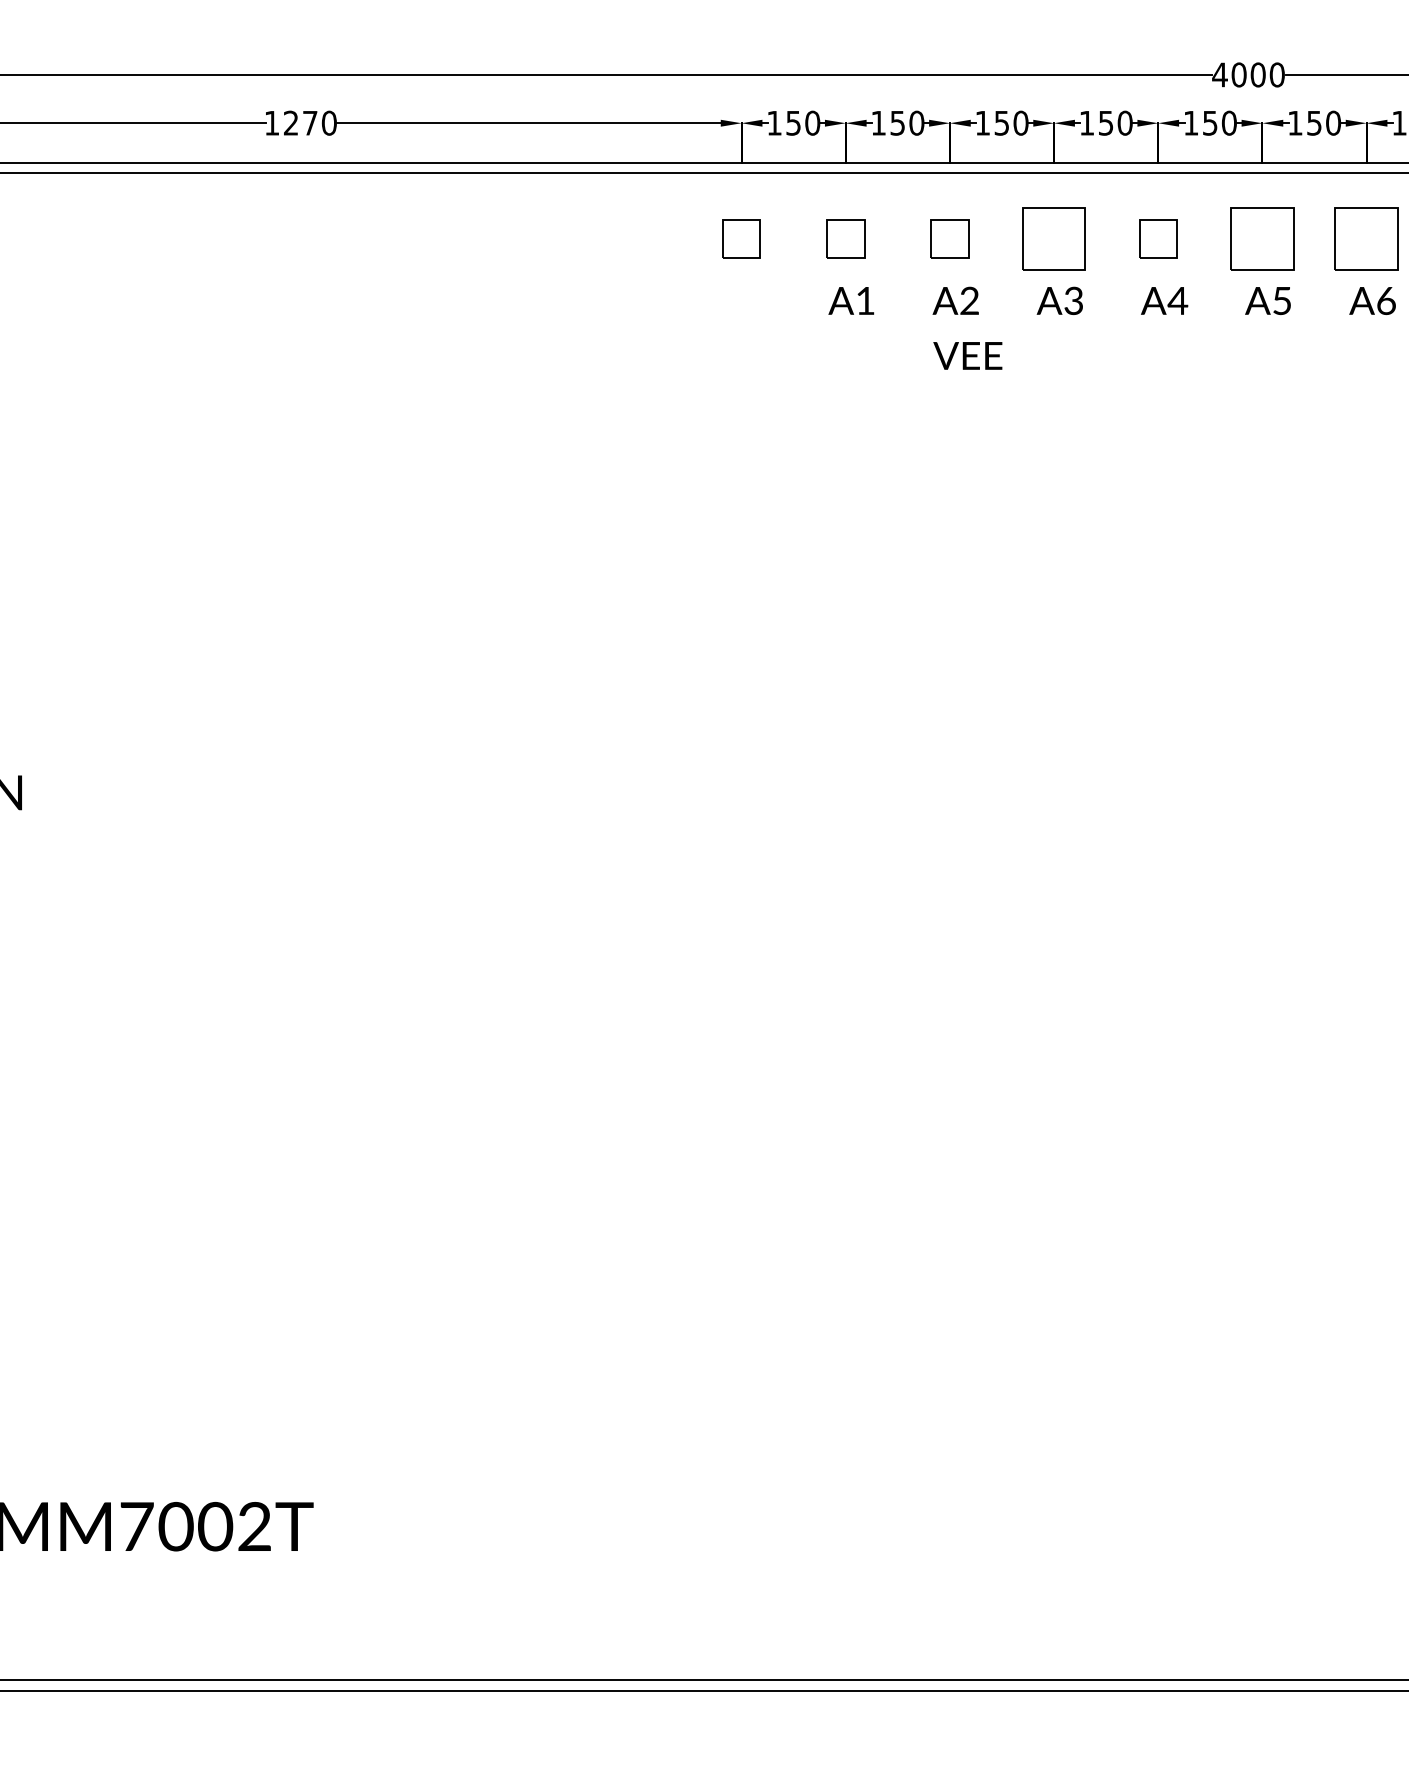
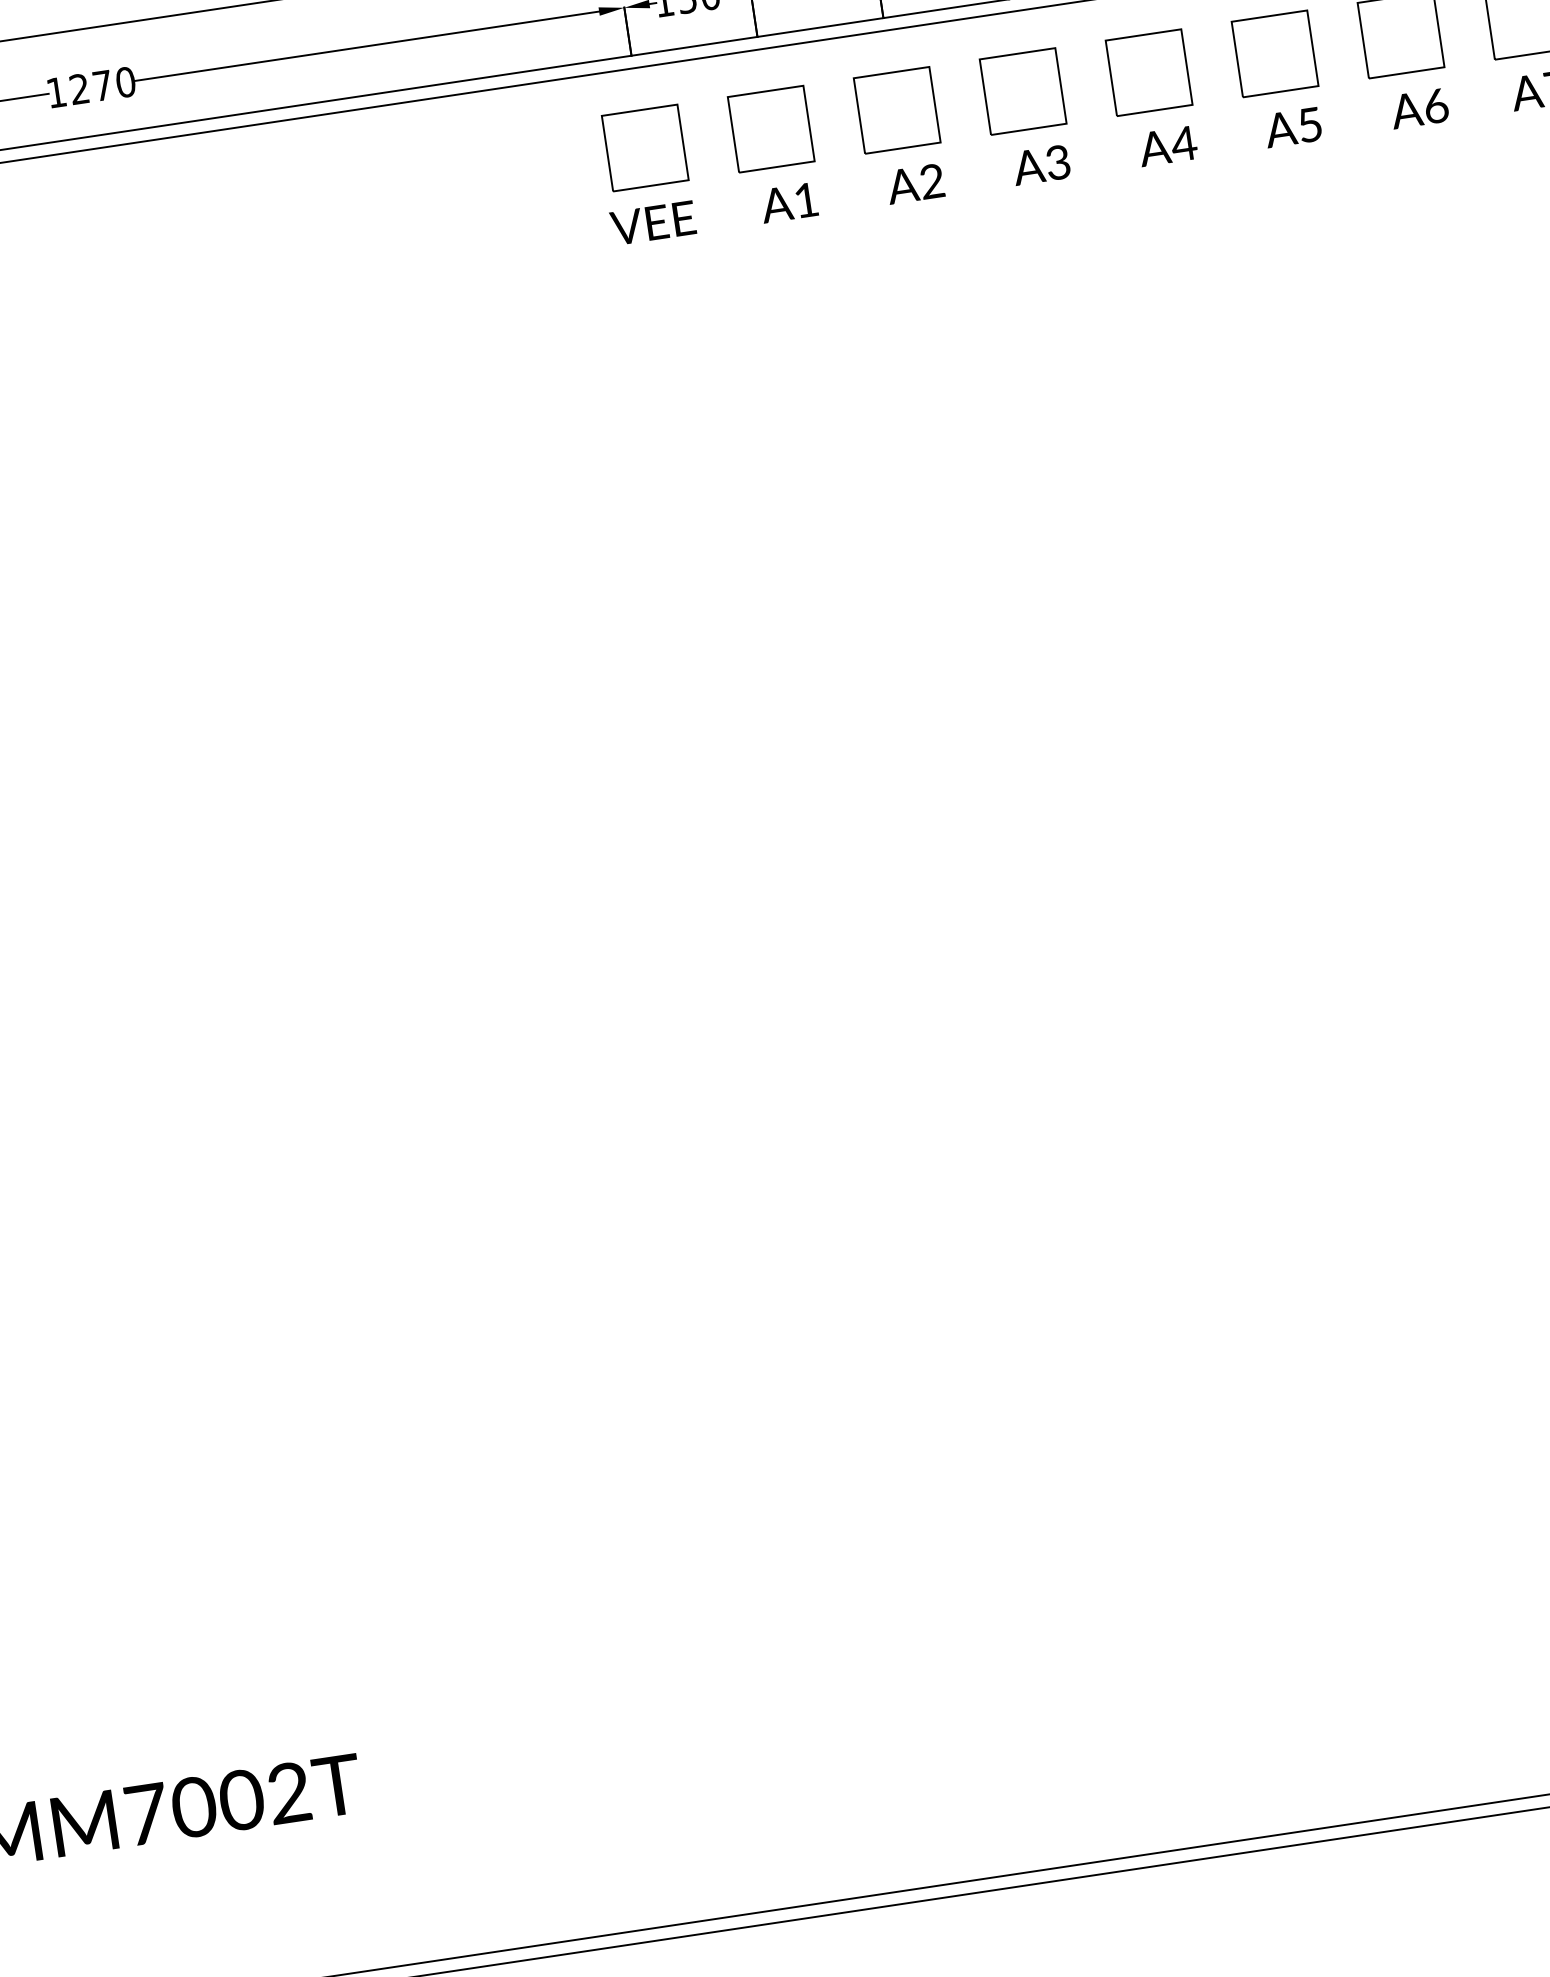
part: (741, 238) -> (645, 147), size x1.67
part: (845, 238) -> (770, 128), size x1.67
part: (949, 238) -> (896, 109), size x1.67
part: (1158, 238) -> (1149, 71), size x1.67
text: (967, 355) -> (652, 222), moved

